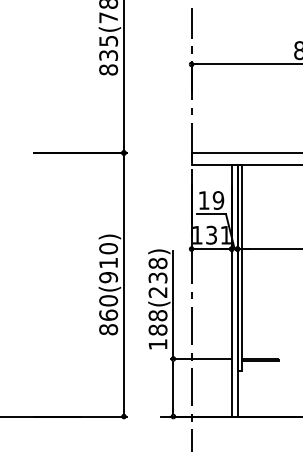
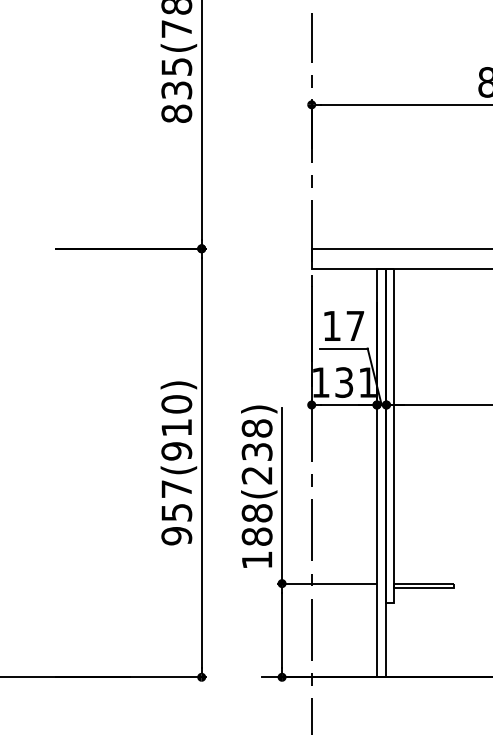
text: (218, 200) -> (355, 326), 19 -> 17
text: (108, 315) -> (176, 512), 860(910) -> 957(910)

